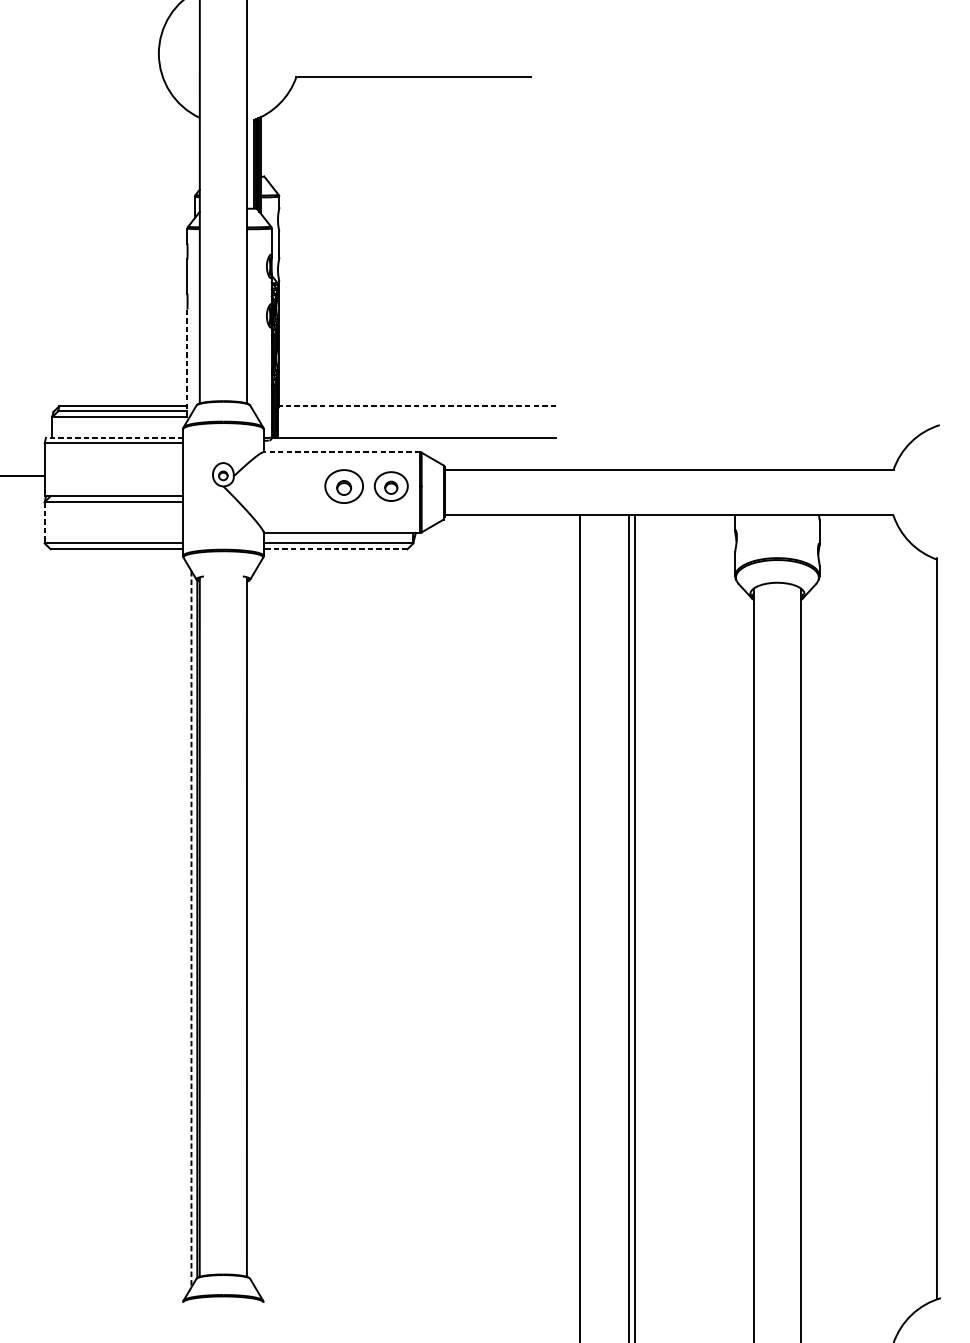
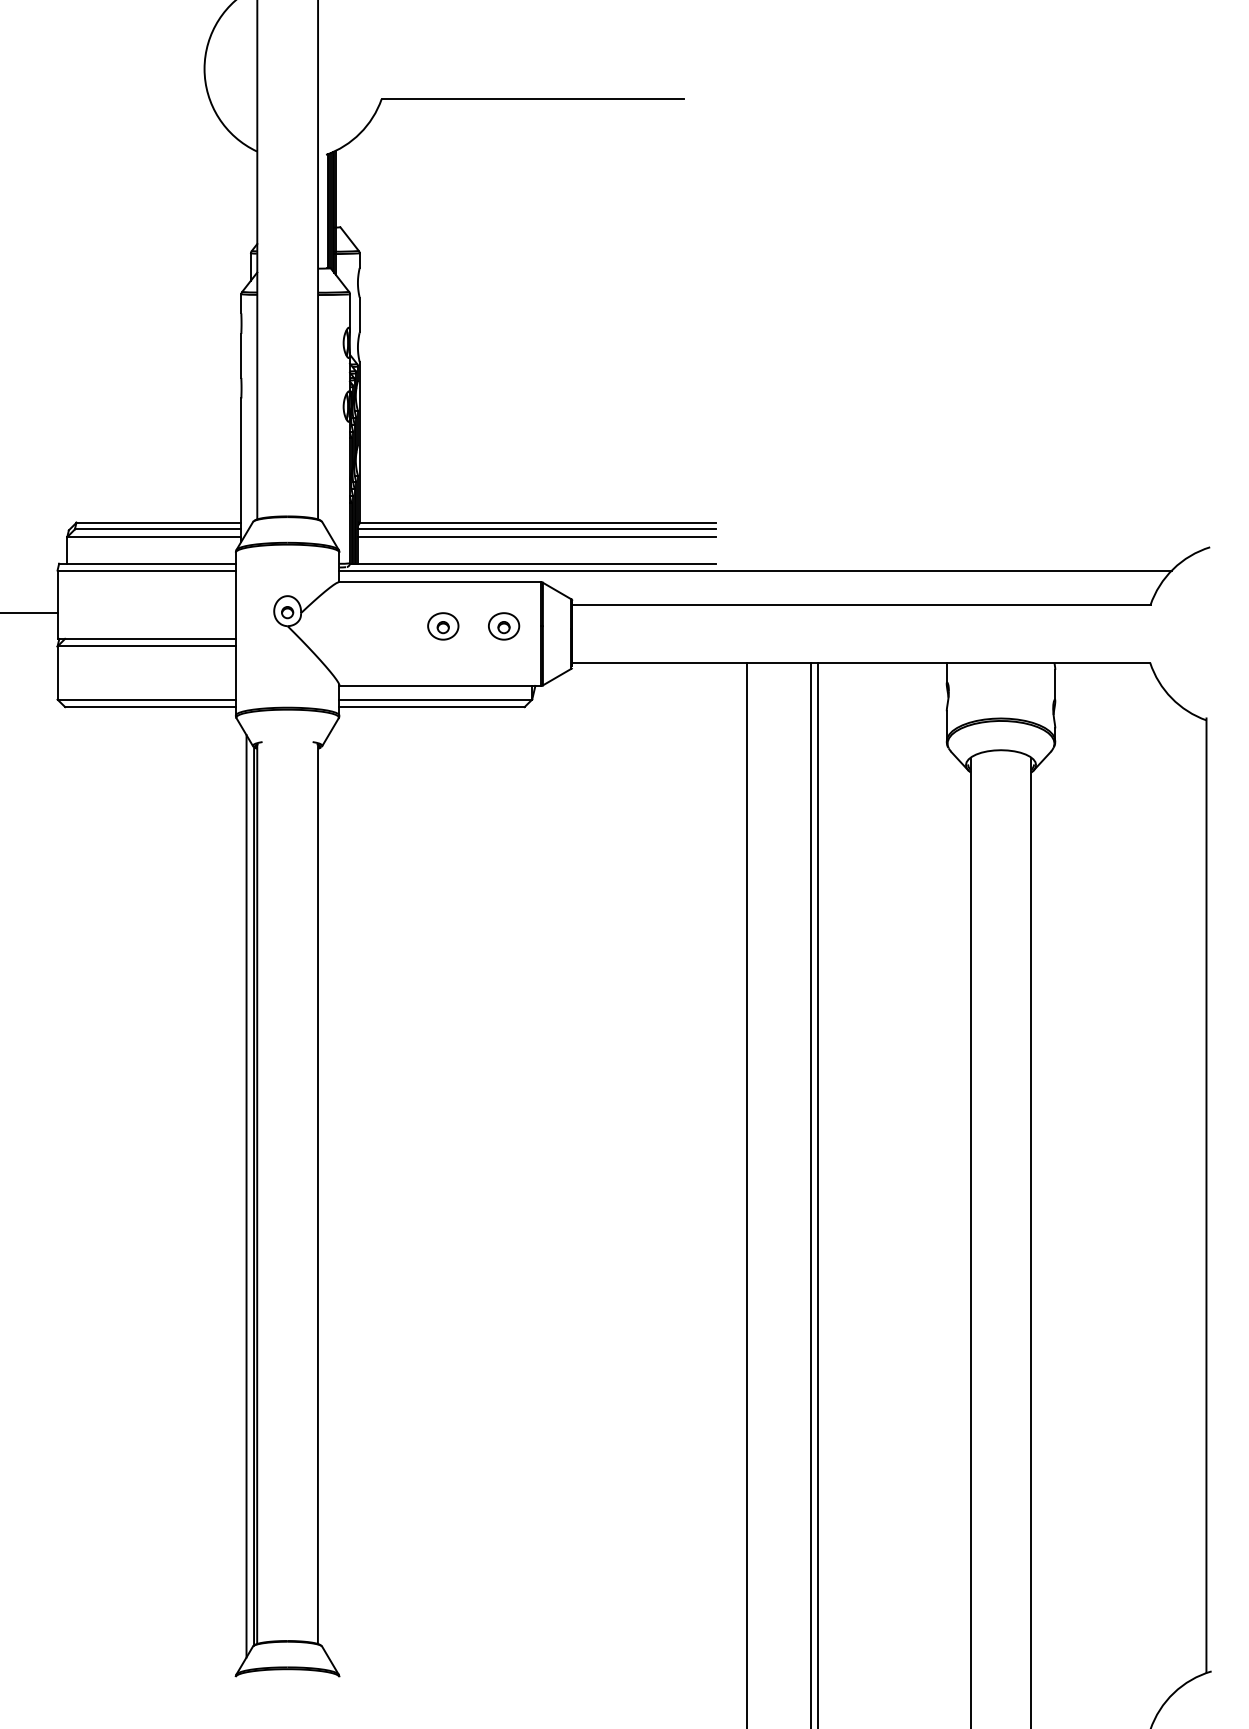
line: (187, 365) -> (241, 470), dashed -> solid
line: (417, 405) -> (537, 522), dashed -> solid
line: (417, 411) -> (537, 529), added
line: (417, 417) -> (537, 537), added
line: (113, 437) -> (146, 563), dashed -> solid
line: (586, 443) -> (755, 570), added
line: (341, 452) -> (439, 582), dashed -> solid
part: (344, 486) -> (443, 626), size x0.62
part: (391, 486) -> (504, 626), size x0.71
line: (44, 523) -> (57, 673), dashed -> solid
line: (335, 549) -> (432, 707), dashed -> solid
line: (191, 929) -> (246, 1196), dashed -> solid

